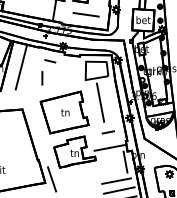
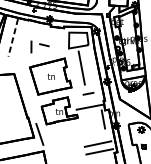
line: (50, 61) -> (44, 45), moved
line: (21, 68) -> (13, 38), solid -> dashed
line: (116, 180) -> (95, 135), removed

